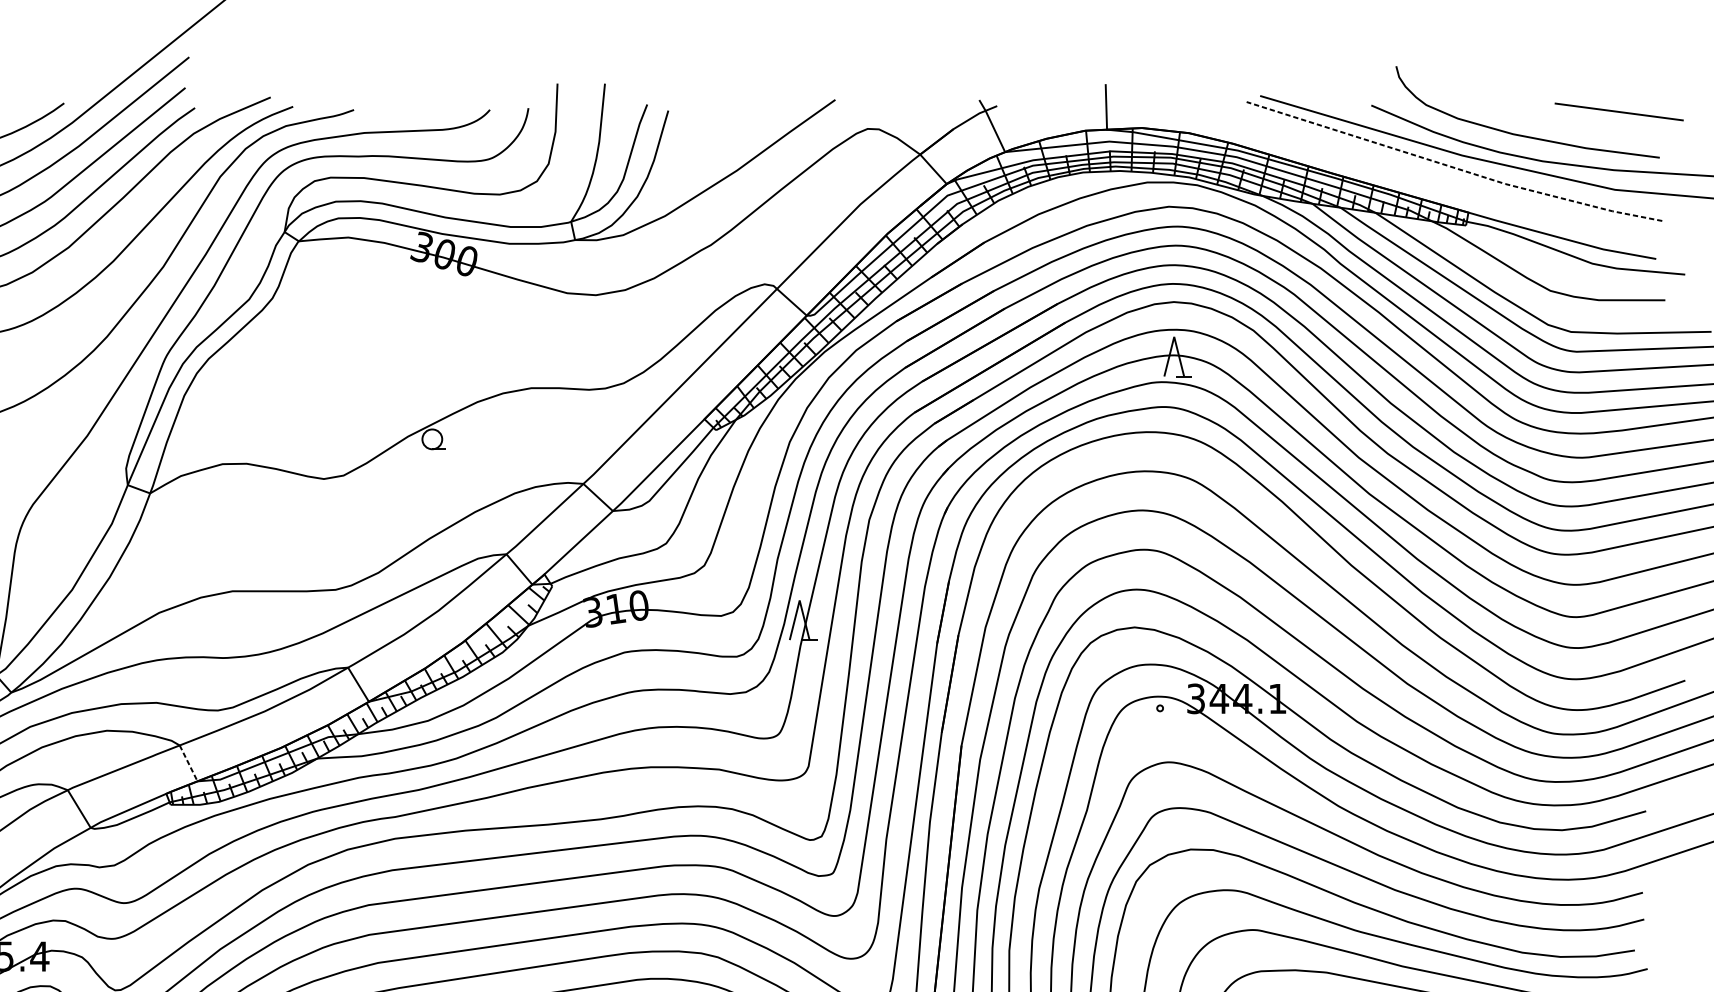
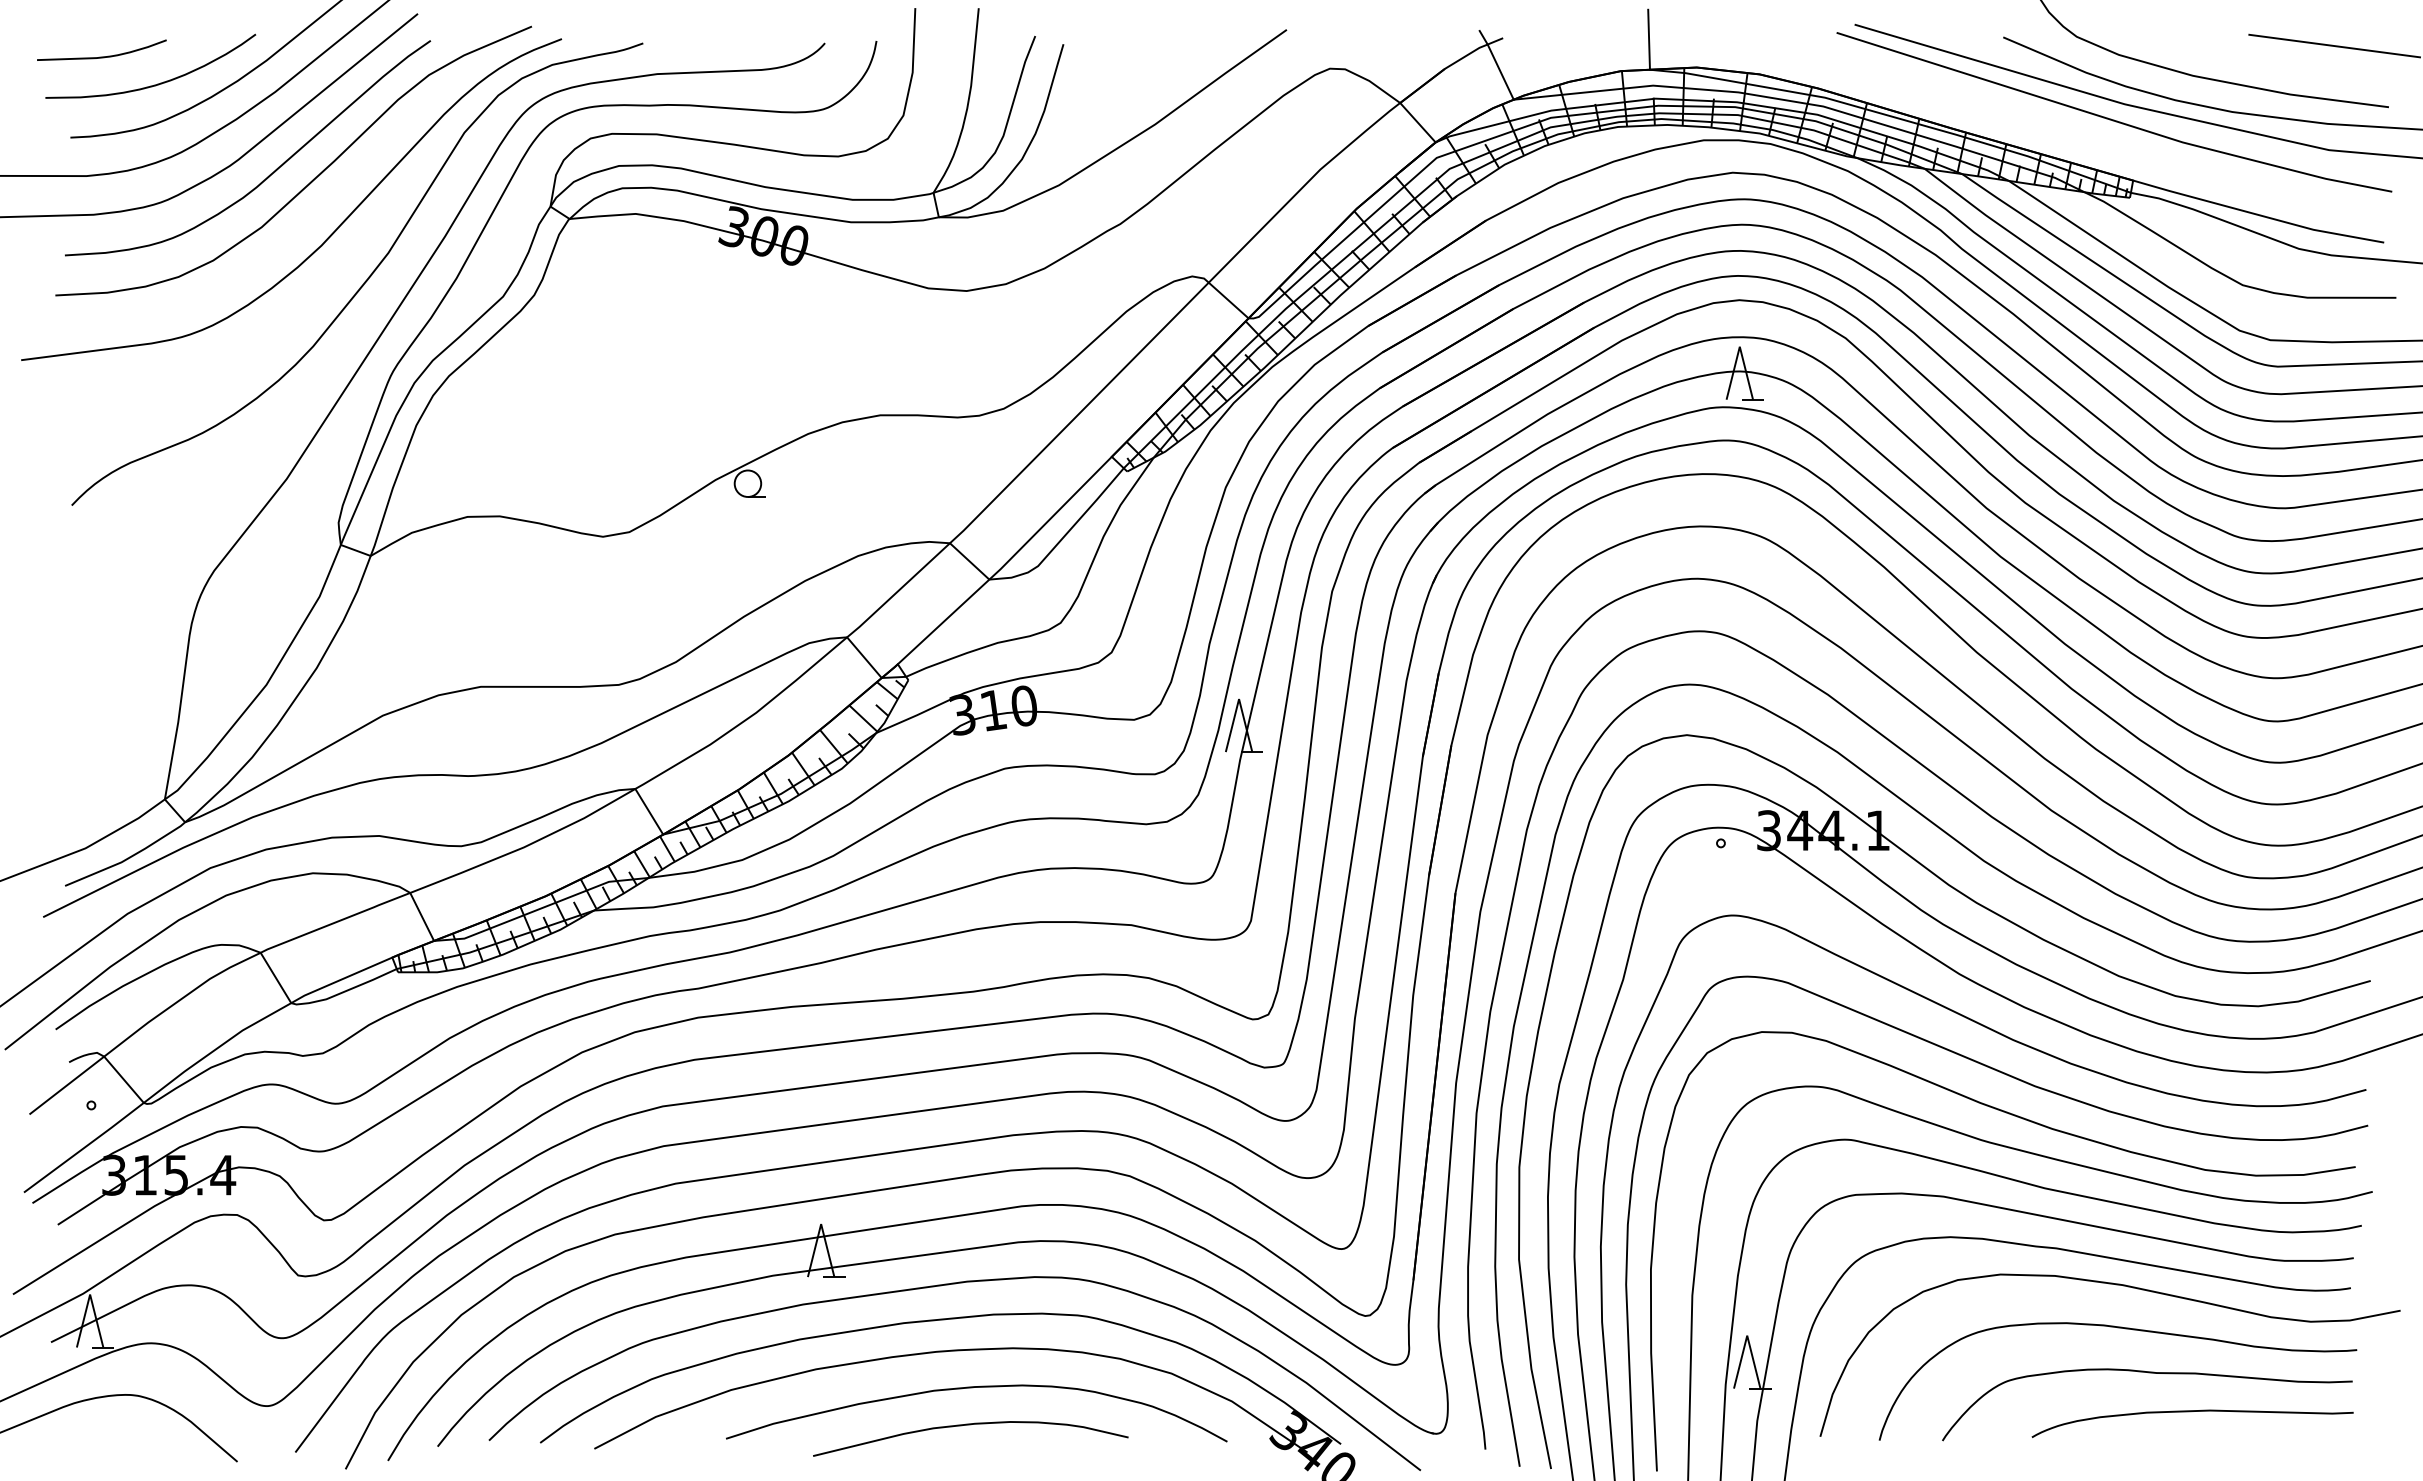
line: (1453, 167) -> (2113, 120), dashed -> solid
line: (188, 763) -> (422, 916), dashed -> solid

